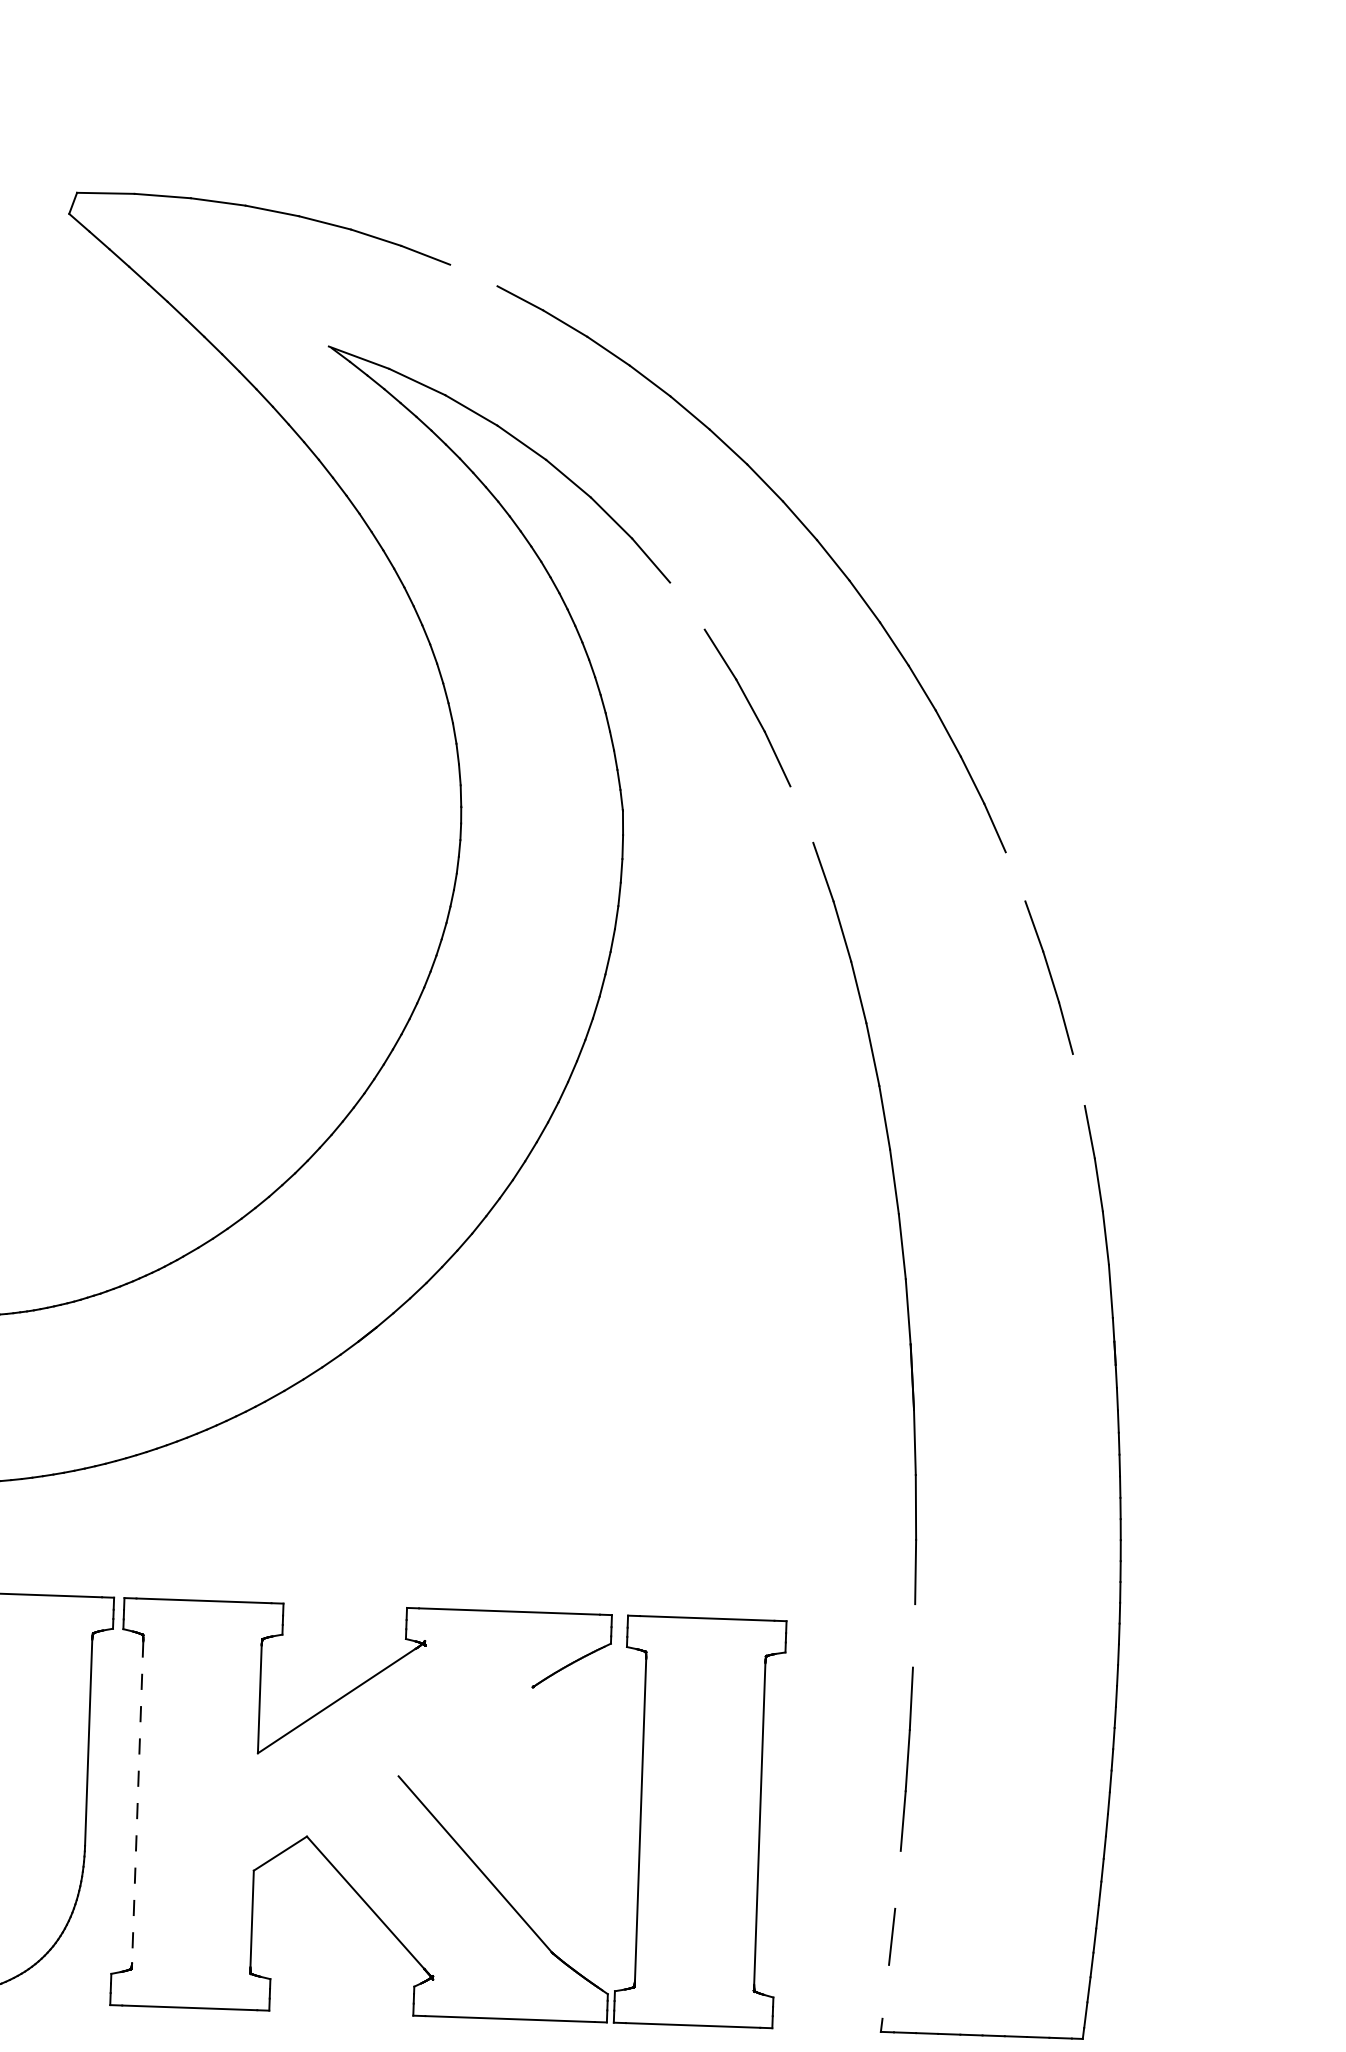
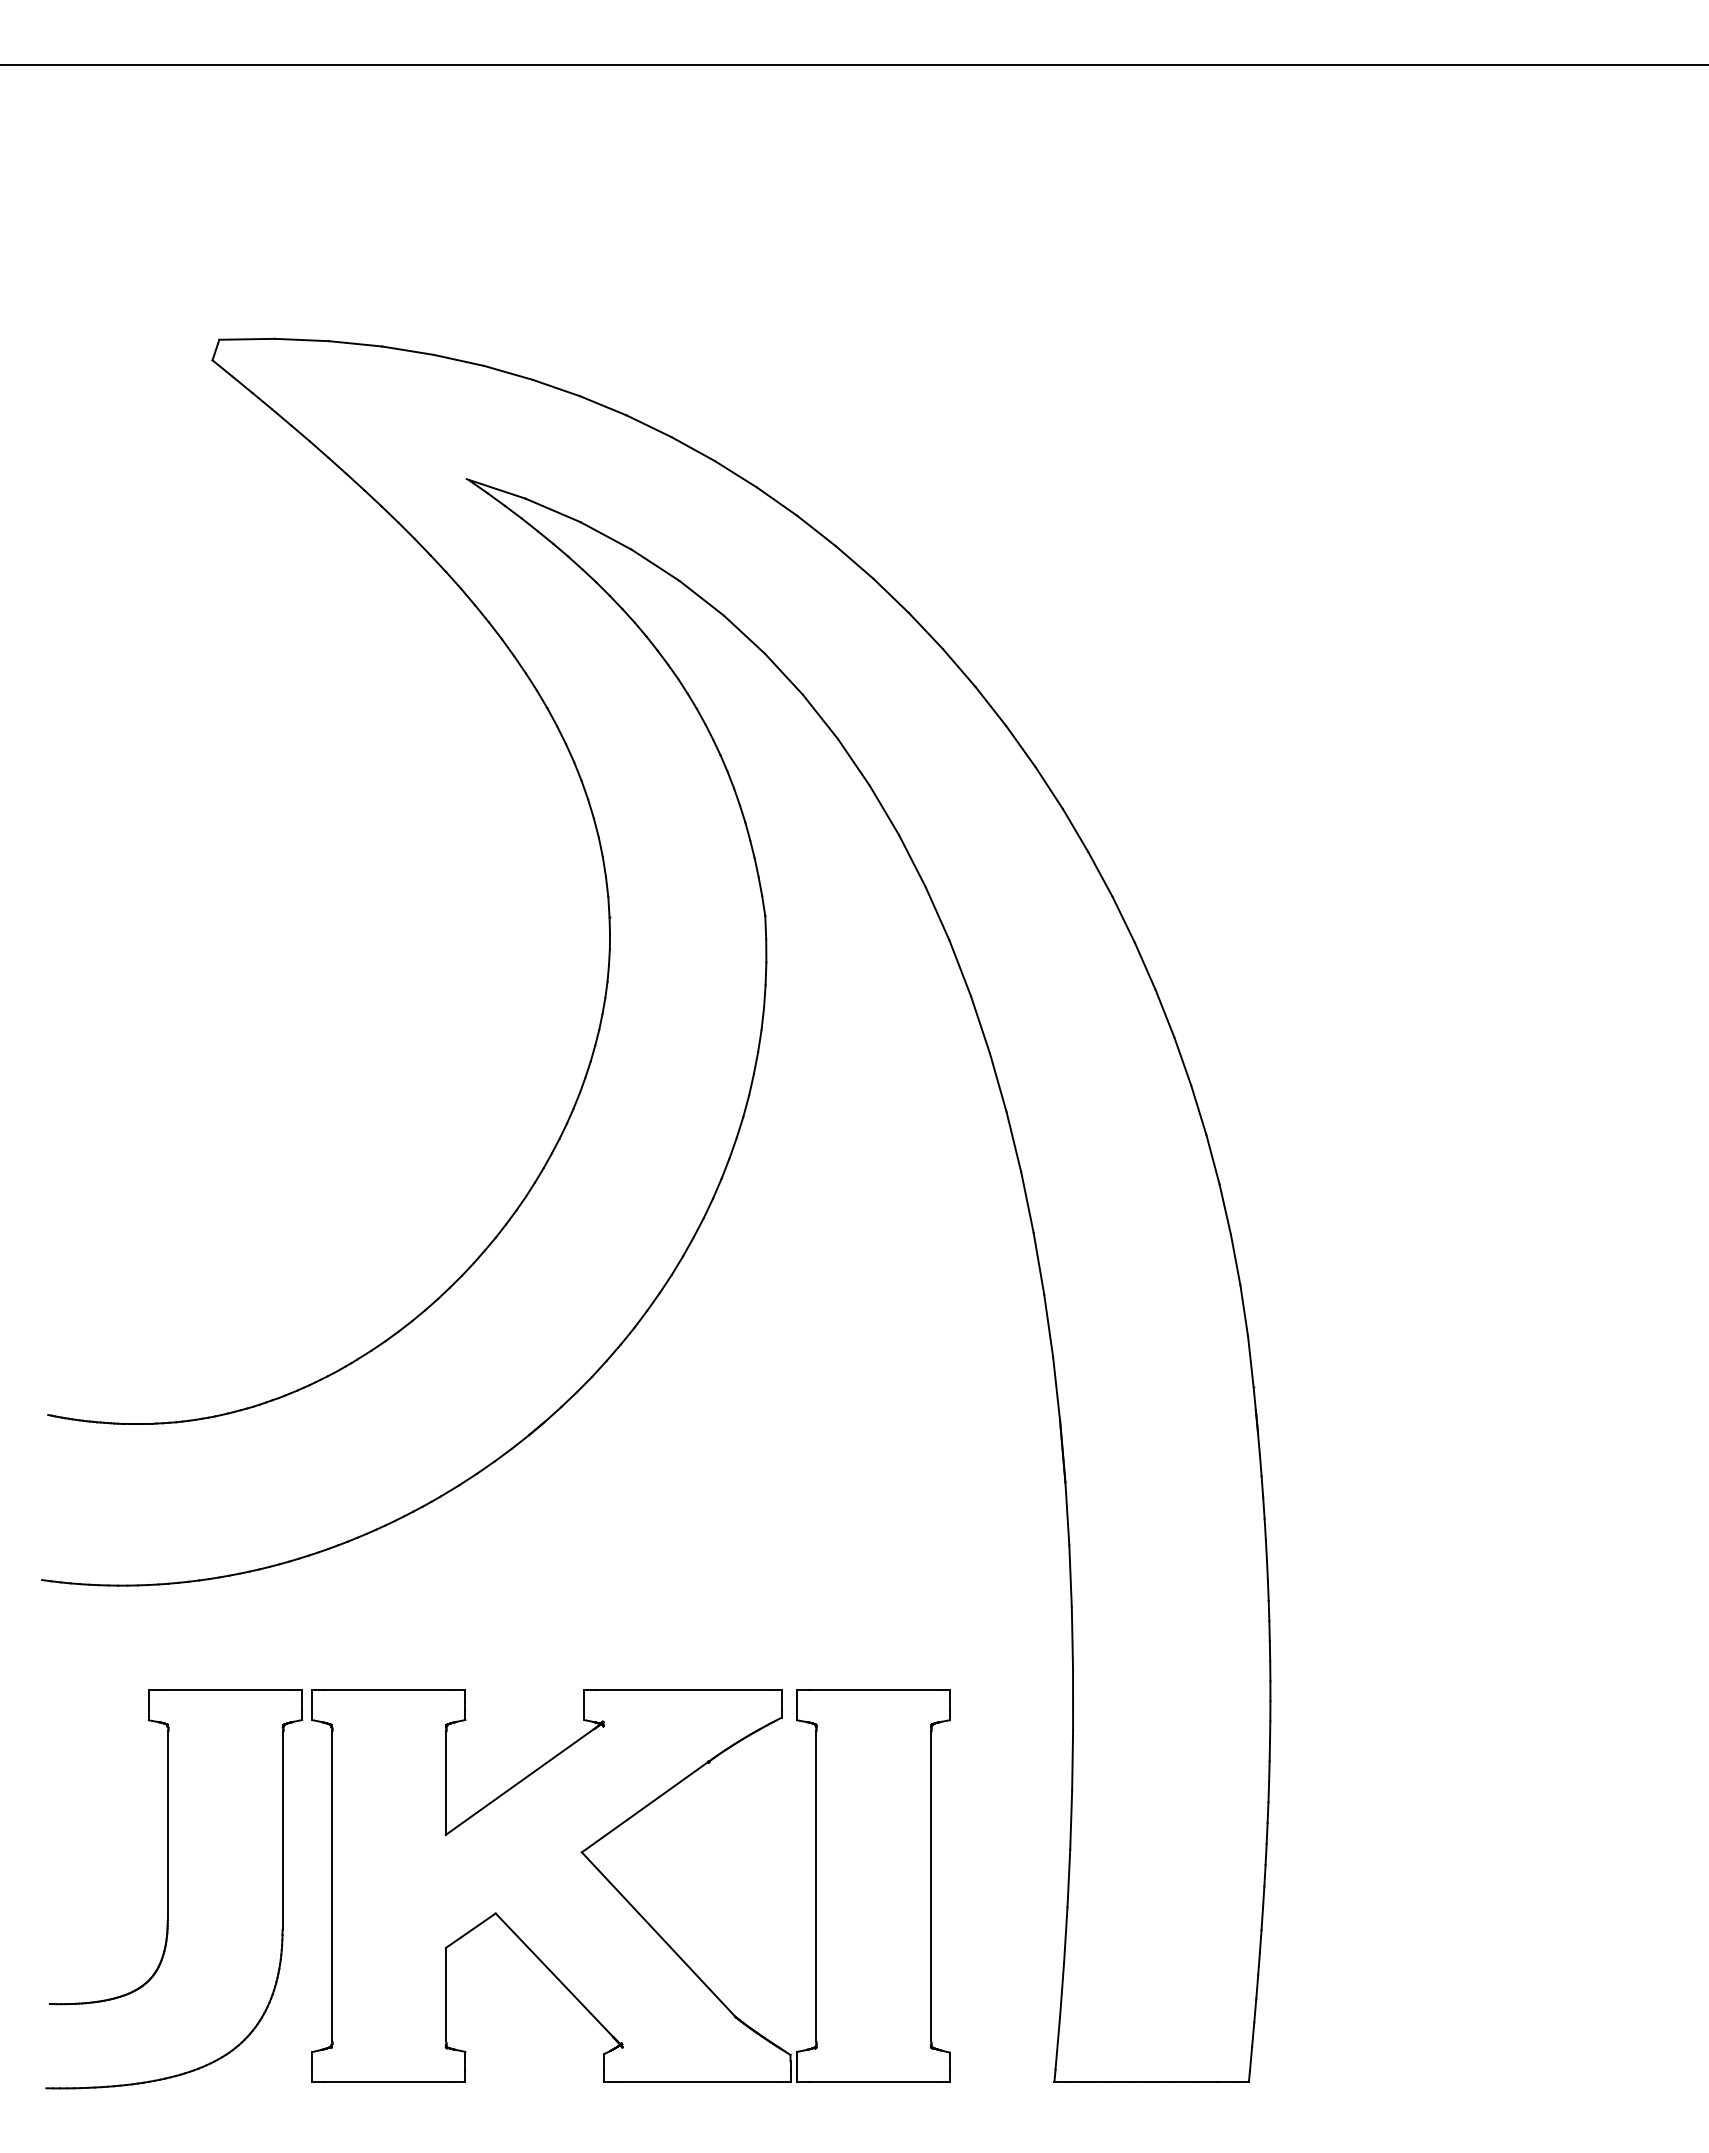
line: (473, 274) -> (603, 405), added
line: (686, 605) -> (819, 716), added
line: (801, 814) -> (937, 913), added
line: (1014, 875) -> (1144, 965), added
line: (1078, 1079) -> (1212, 1159), added
line: (914, 1635) -> (1073, 1699), added
line: (465, 1731) -> (644, 1807), added
line: (137, 1802) -> (331, 1886), dashed -> solid
line: (897, 1880) -> (1065, 1935), added
line: (885, 1991) -> (1057, 2043), added

